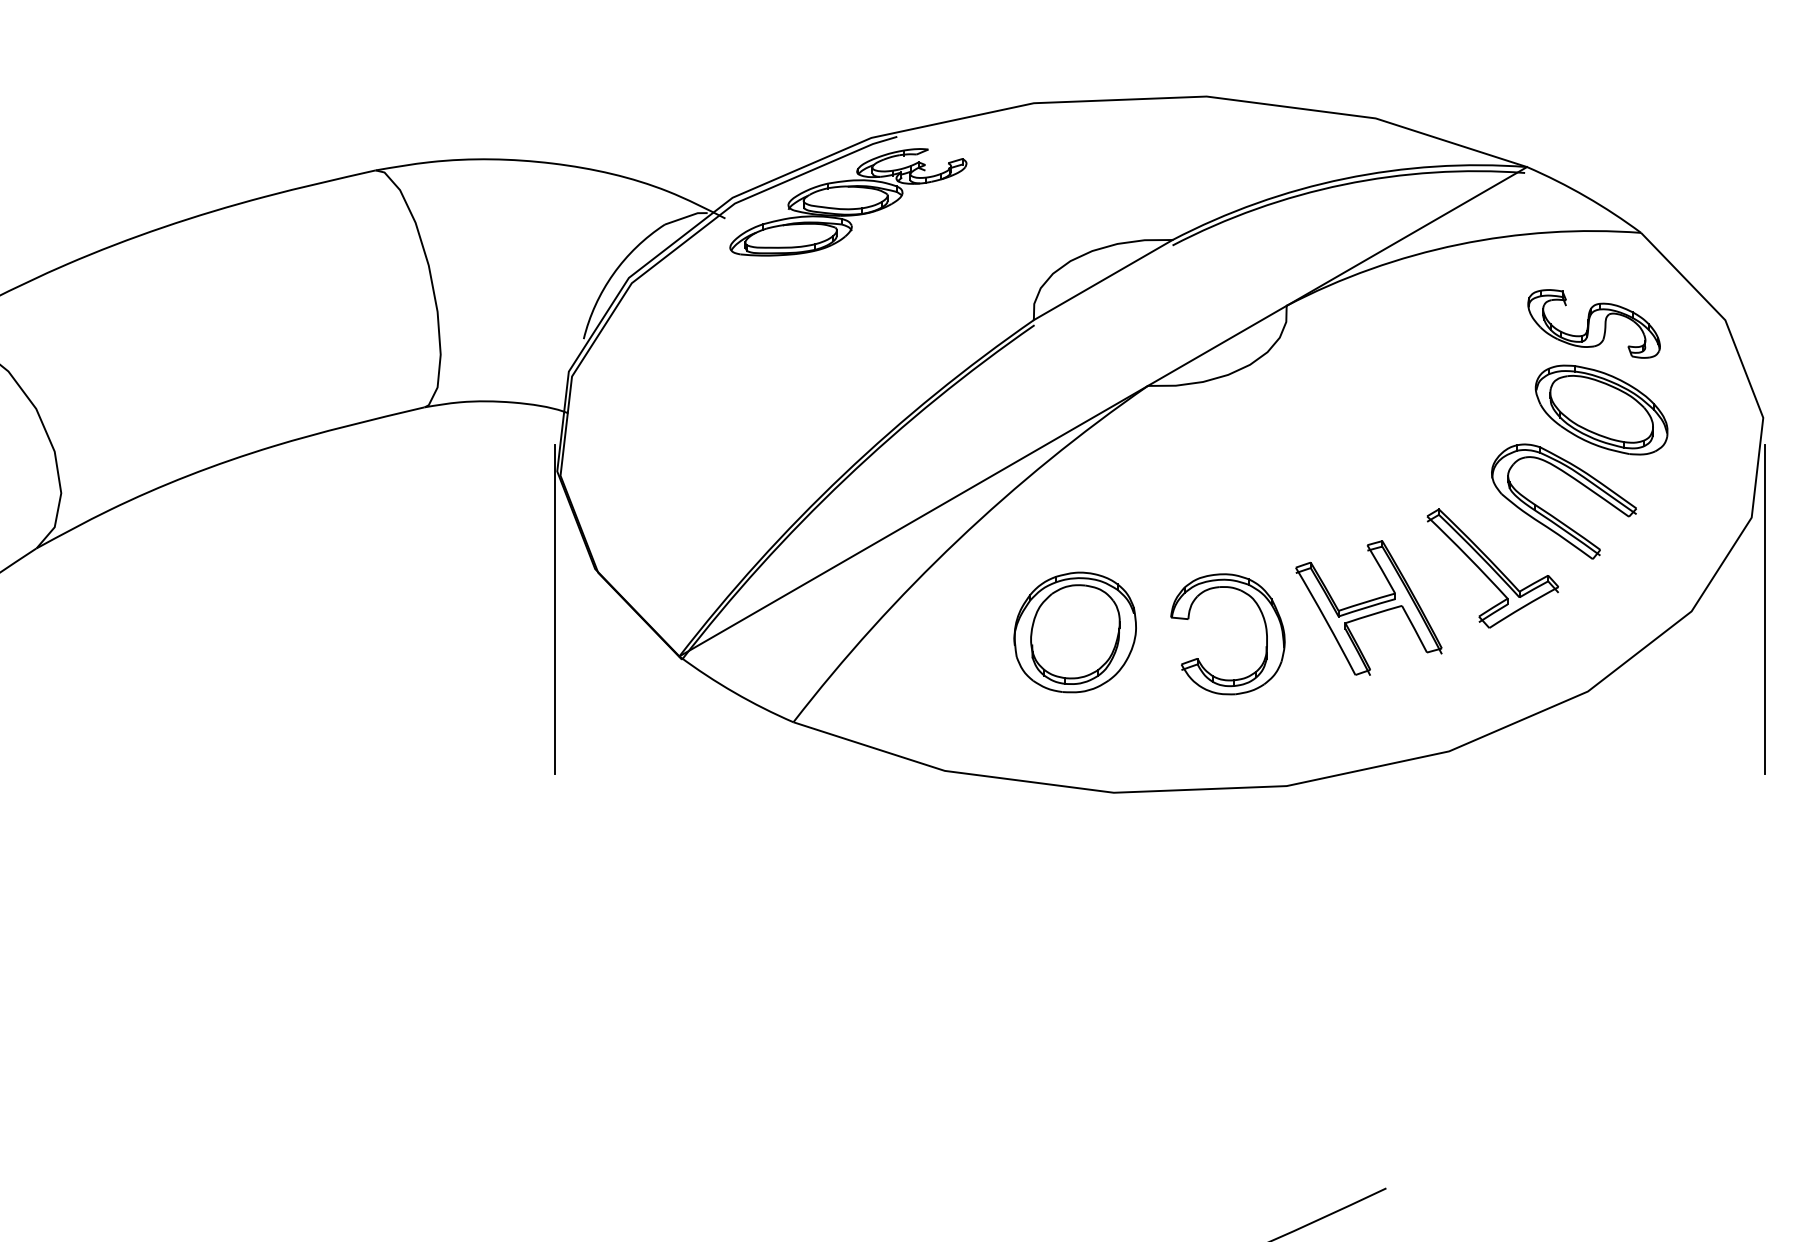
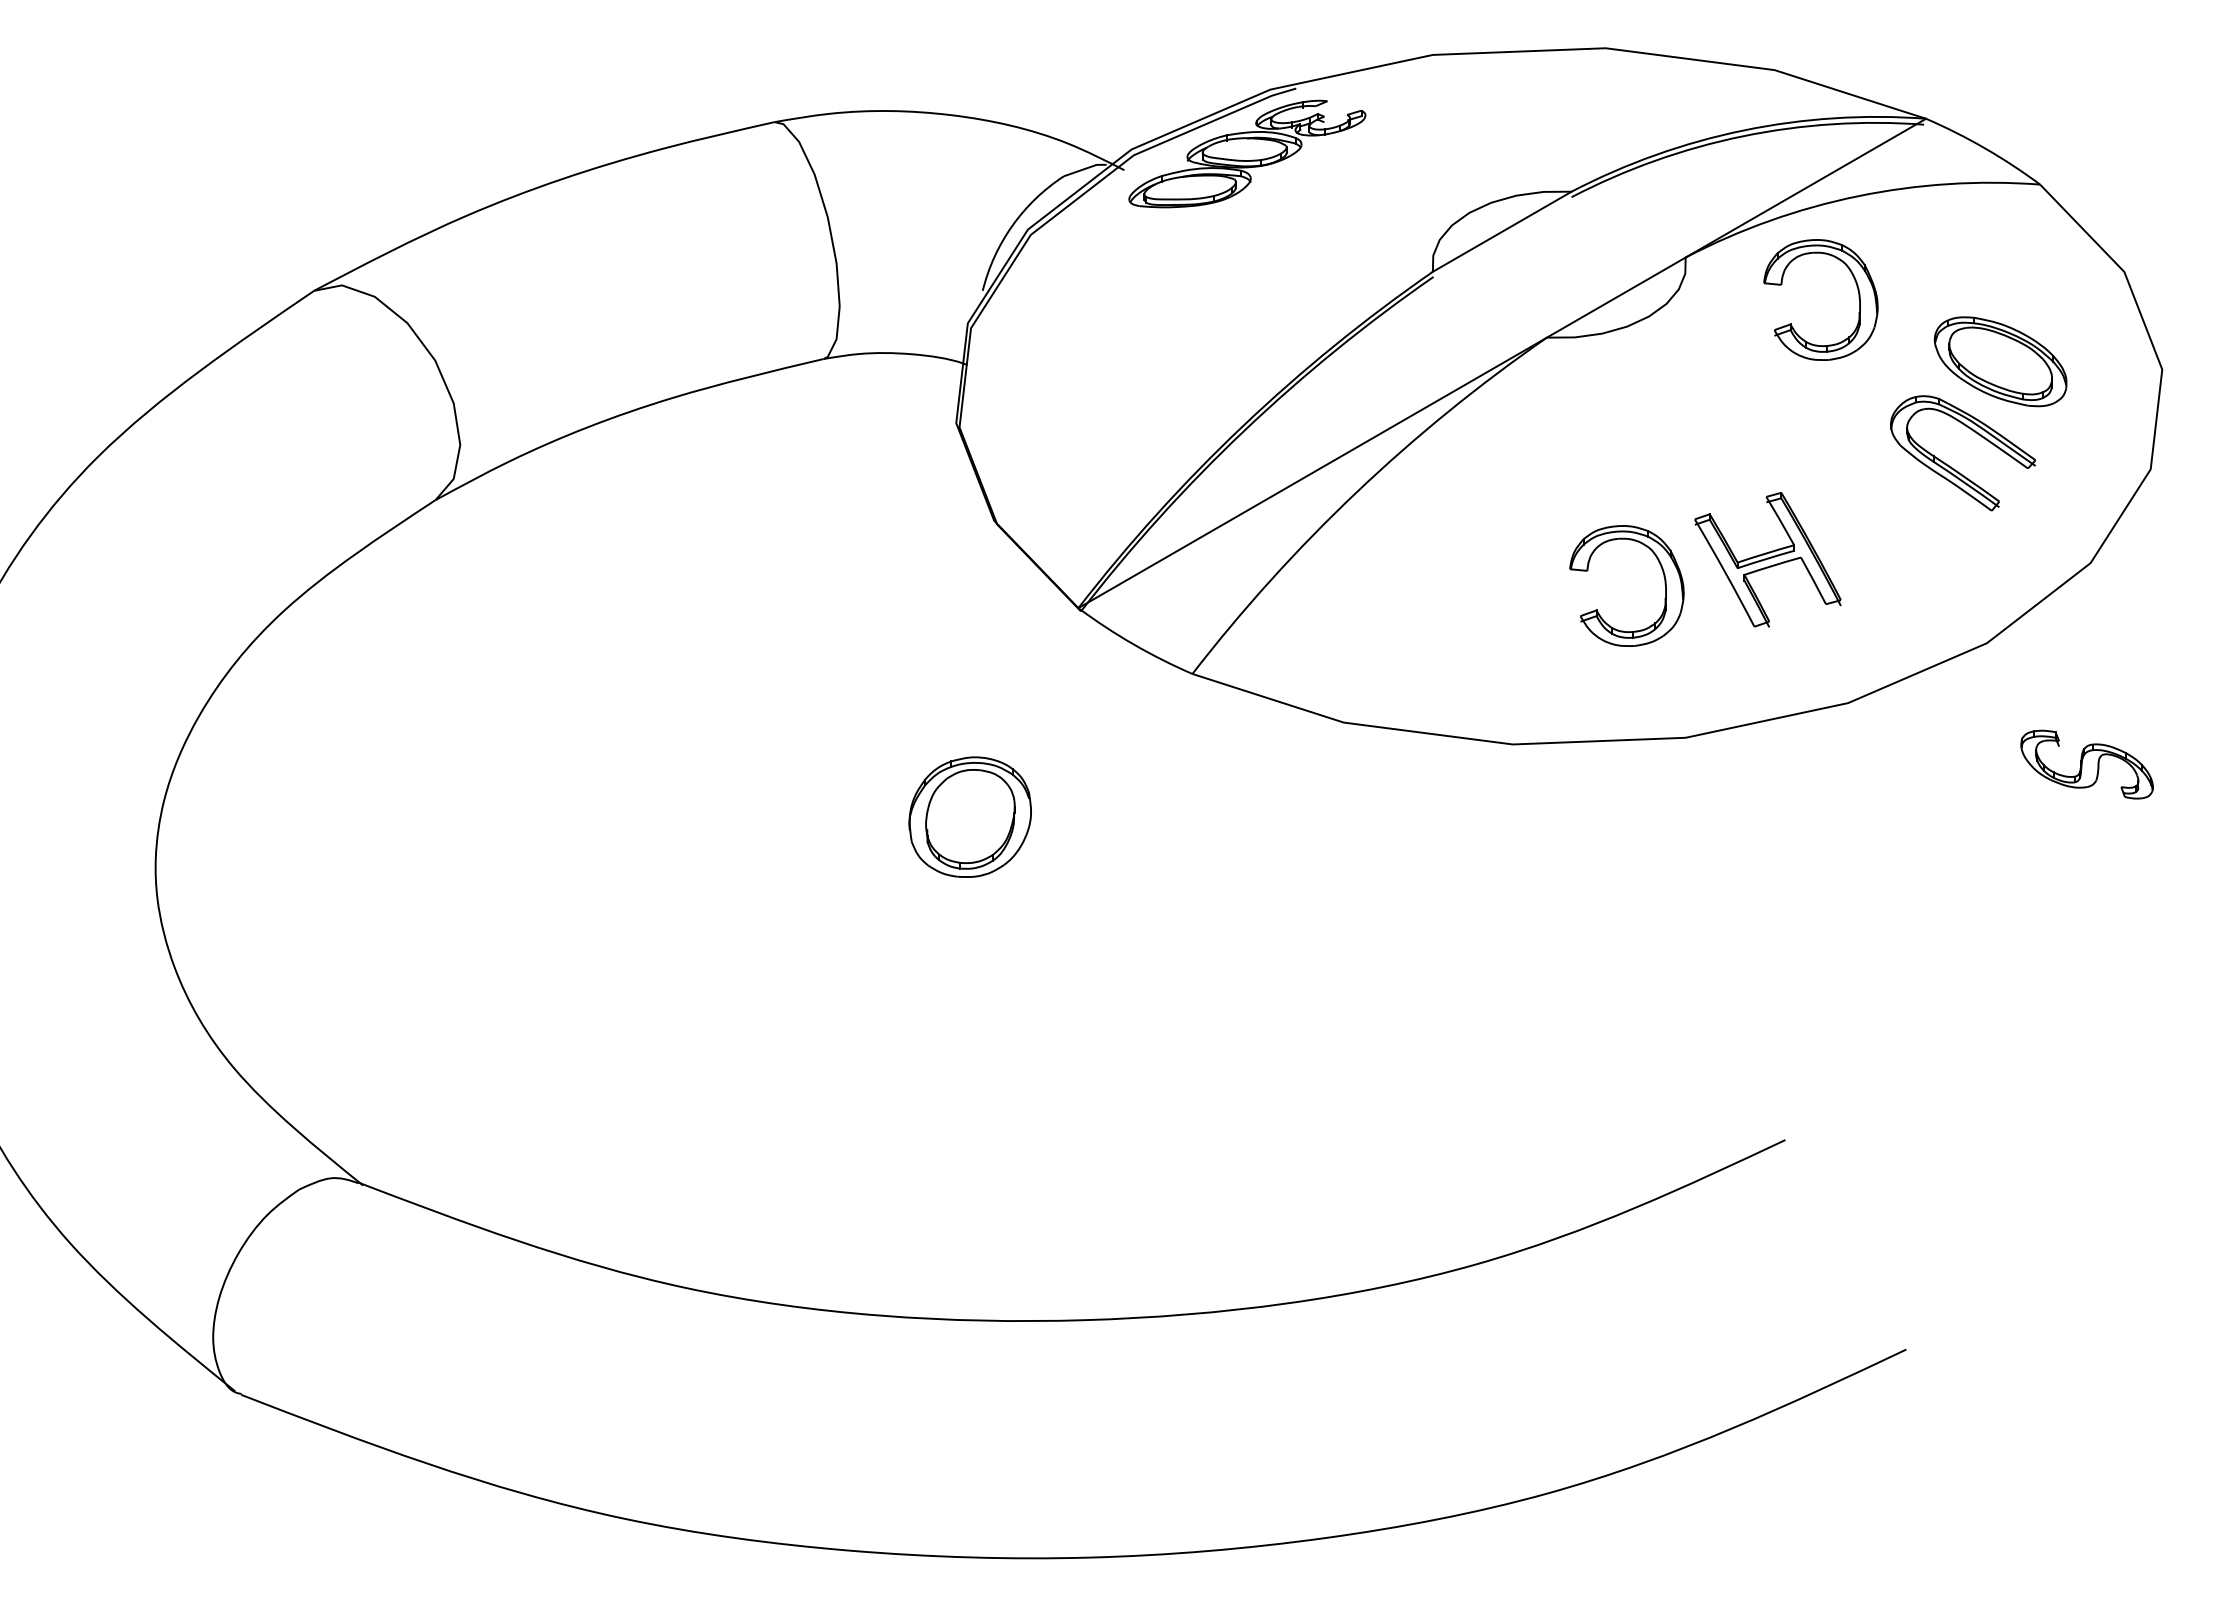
part: (1593, 323) -> (2086, 764), moved
part: (1392, 371) -> (1791, 323), added
part: (1492, 568) -> (1891, 520), removed
line: (555, 608) -> (954, 560), removed
line: (1765, 608) -> (2164, 560), removed
part: (1074, 631) -> (969, 816), moved

